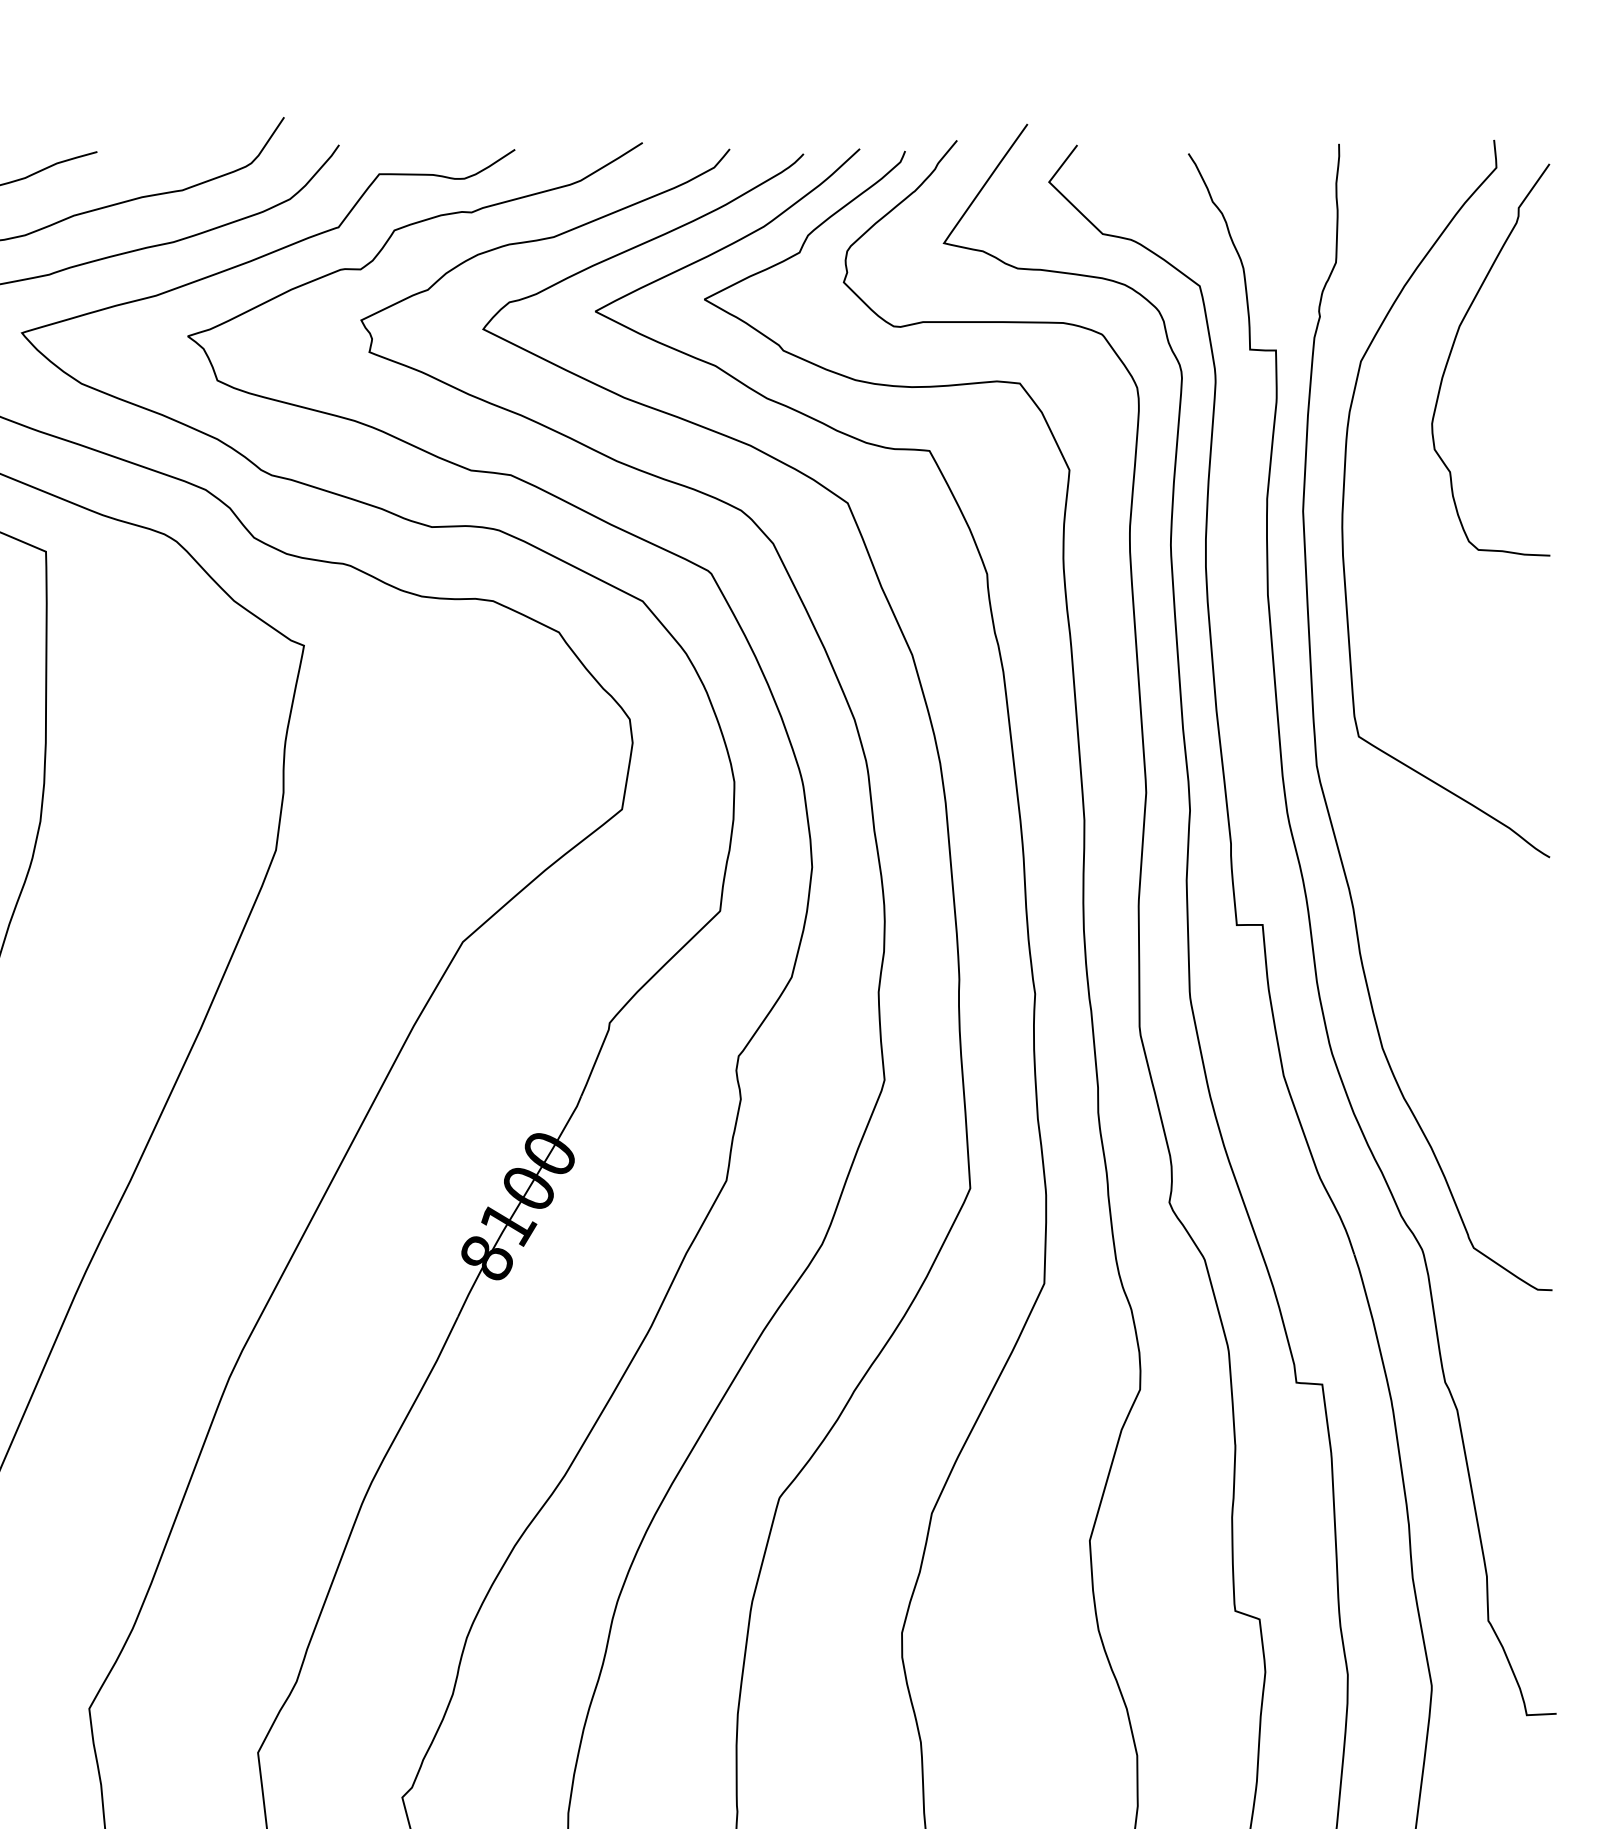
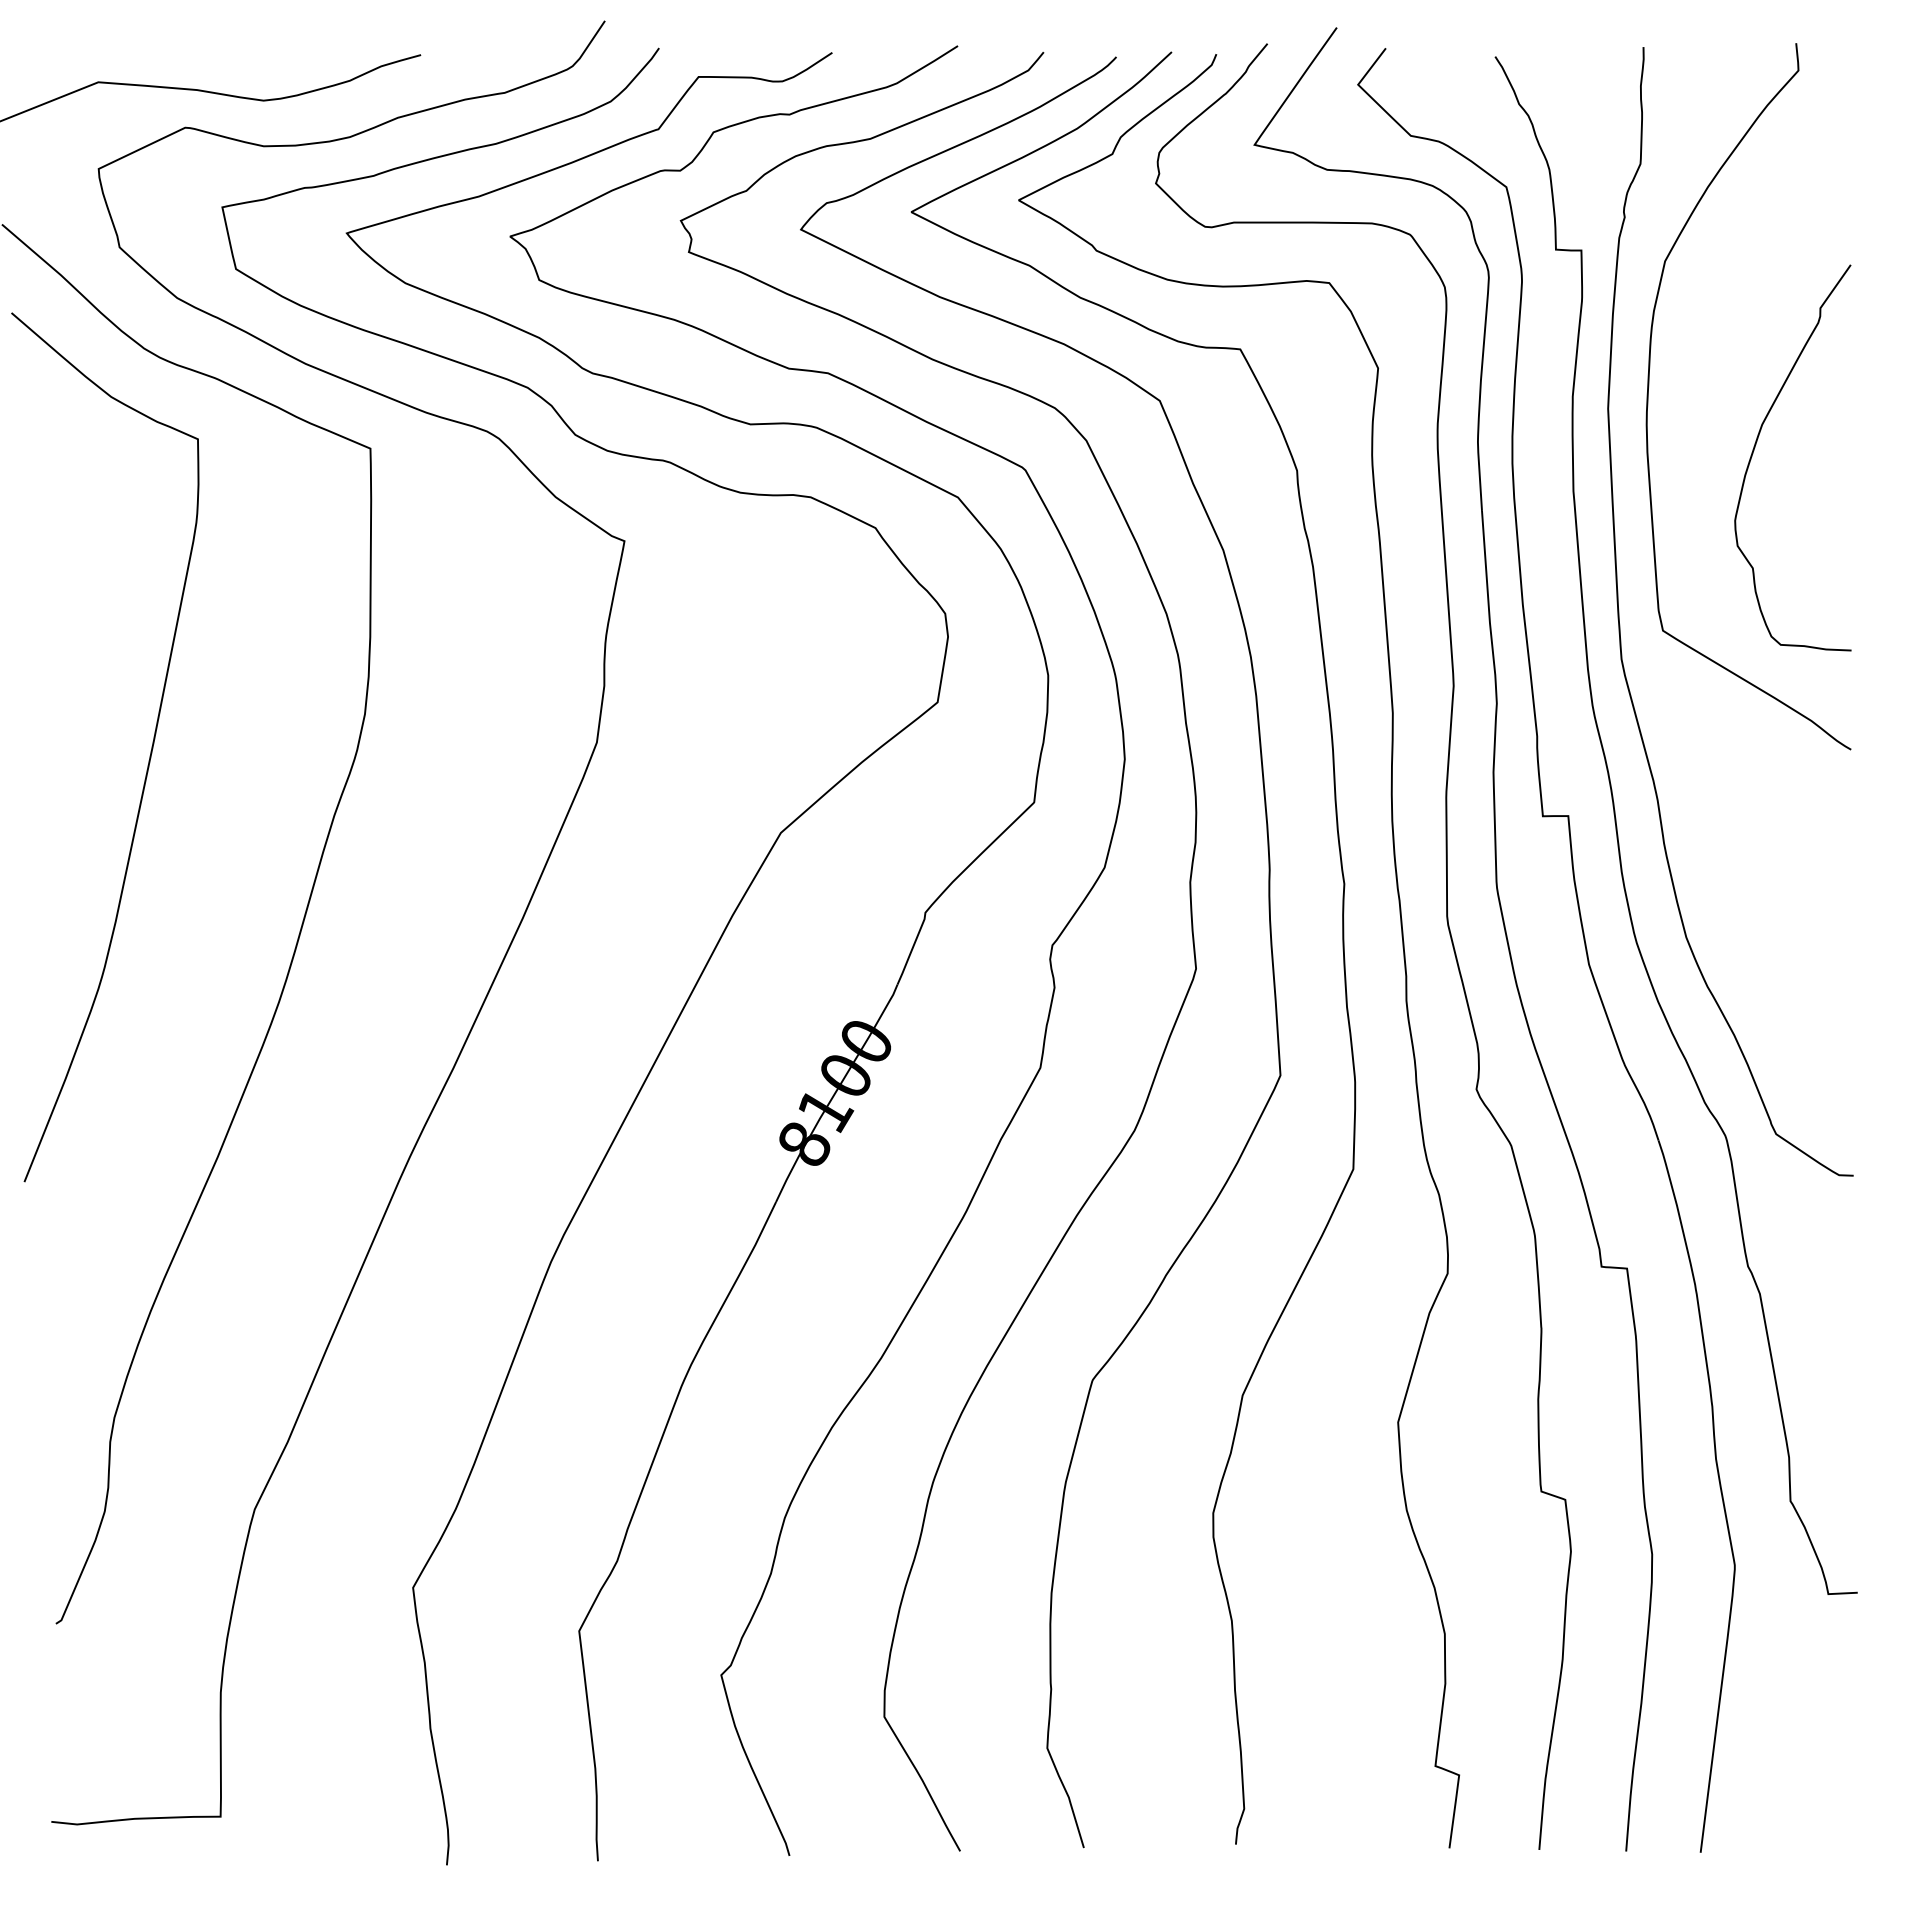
curve: (1453, 346) -> (1756, 444), moved

